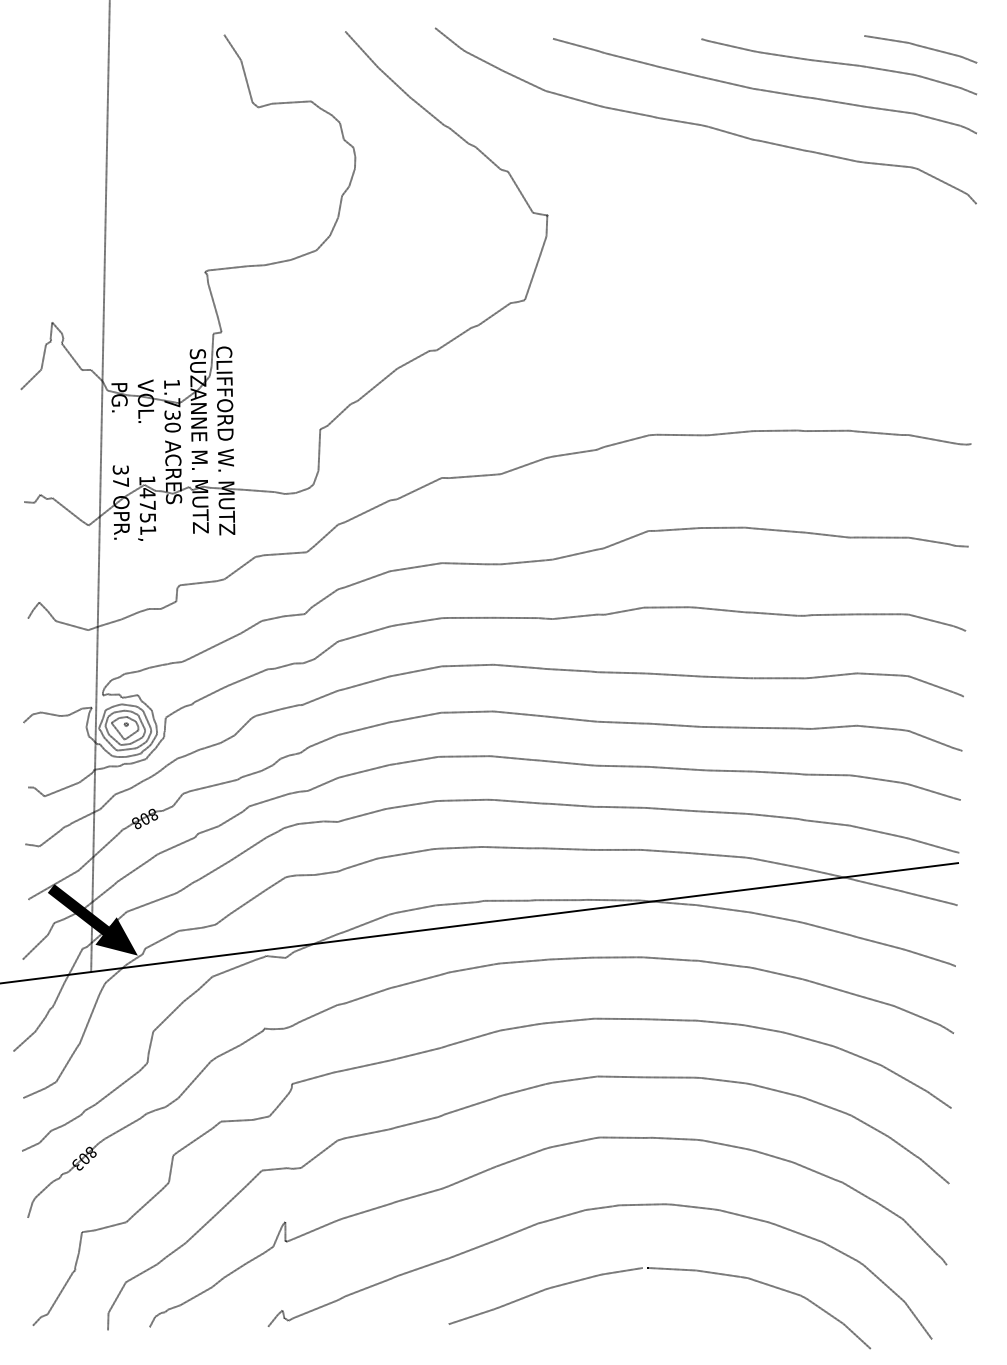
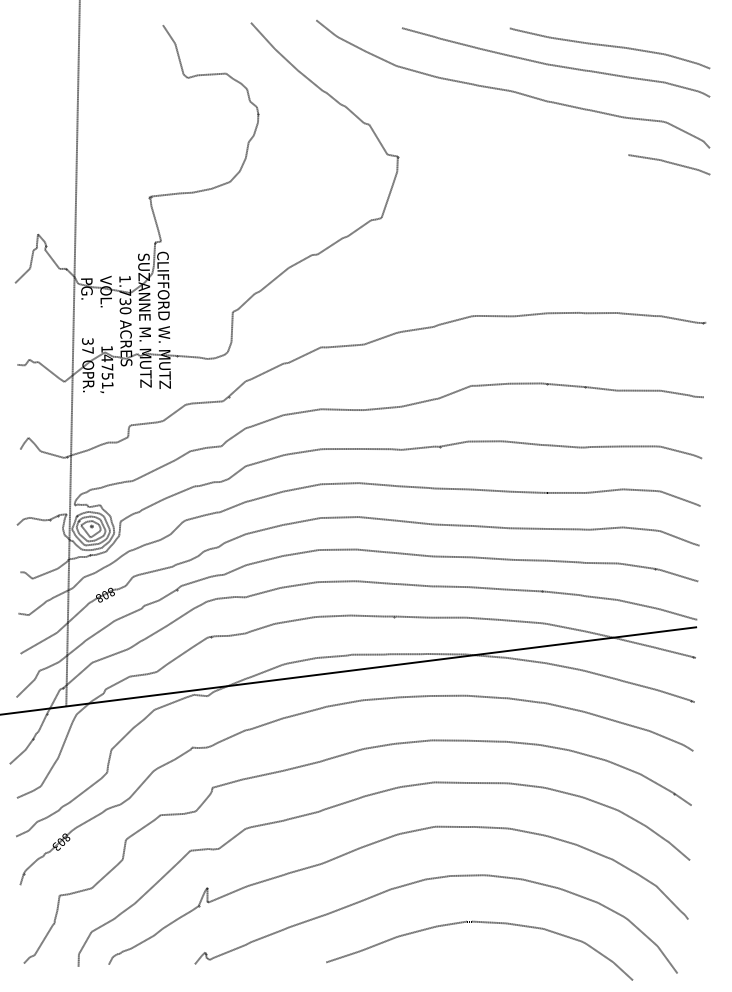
curve: (921, 47) -> (669, 163), moved
fill: (92, 919) -> (67, 668), removed

